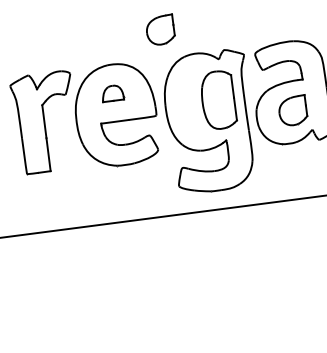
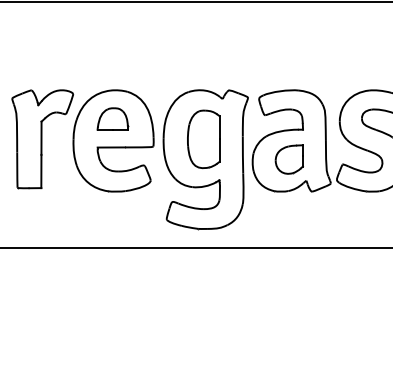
part: (159, 30) -> (167, 62), removed
part: (112, 92) -> (112, 118), size x1.43
part: (218, 100) -> (203, 139), moved

